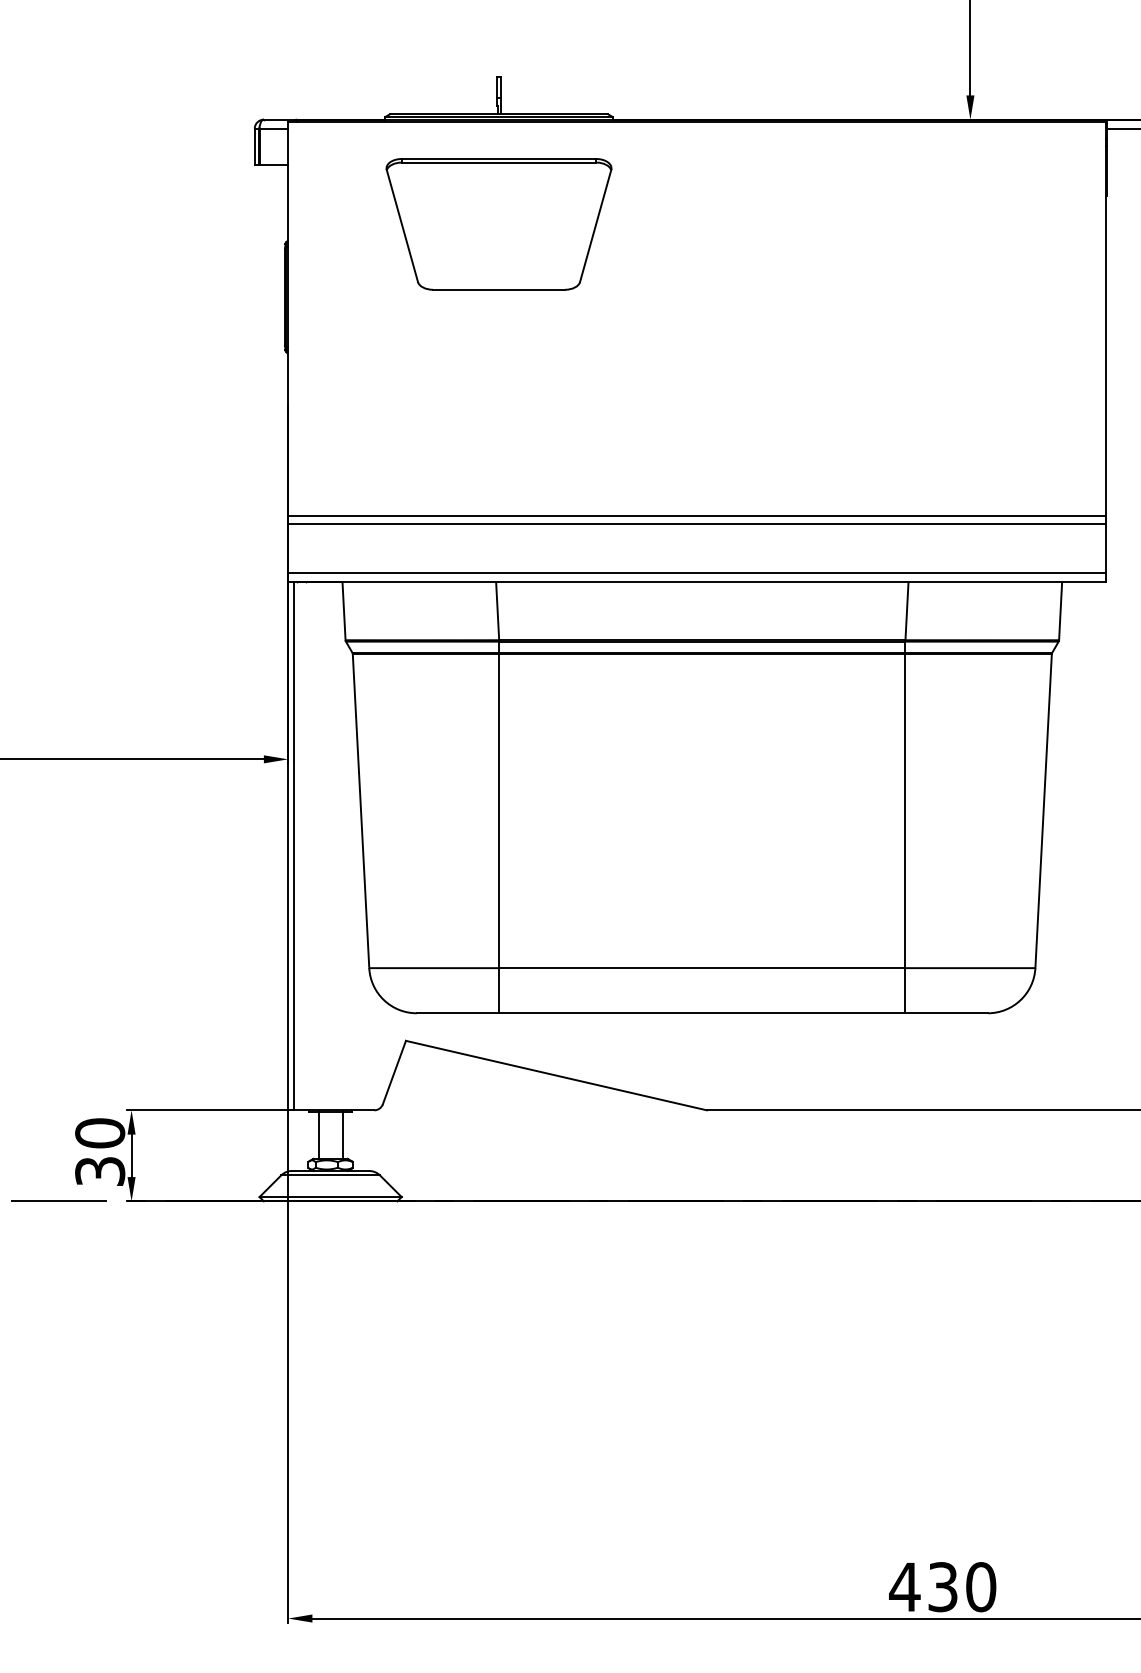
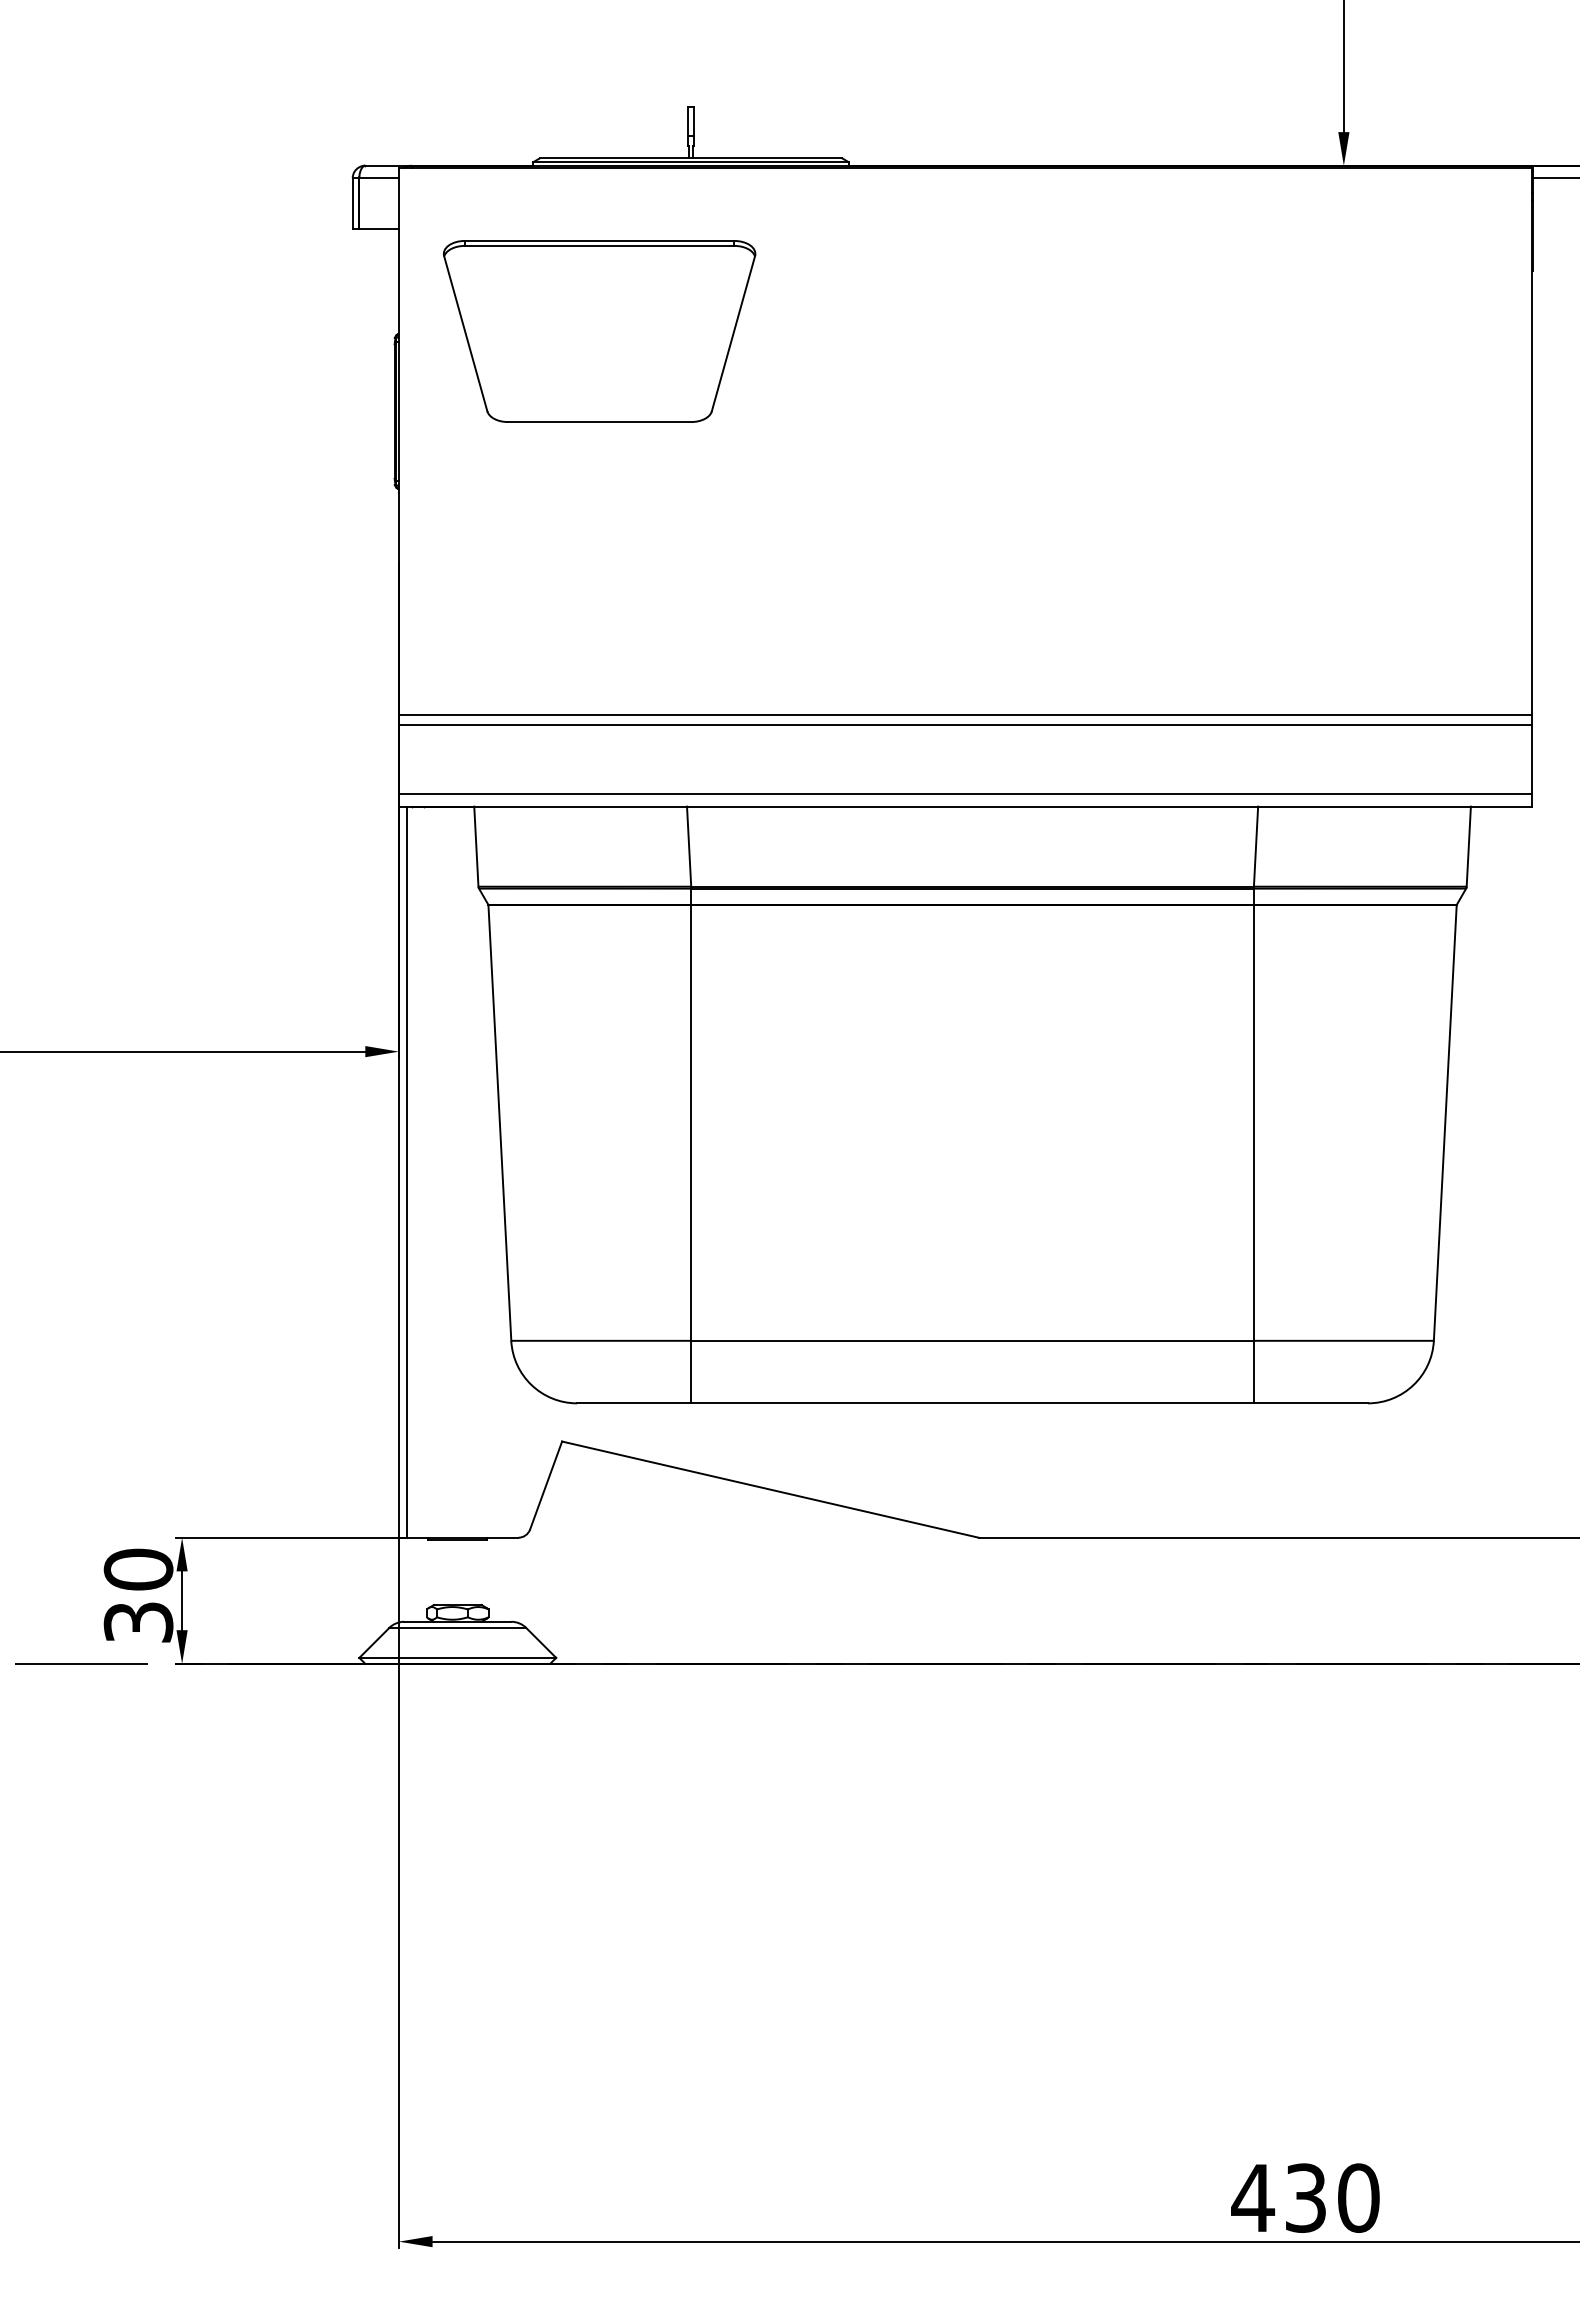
part: (498, 224) -> (598, 331), moved
line: (318, 1134) -> (440, 1571), removed
line: (342, 1134) -> (474, 1571), removed

